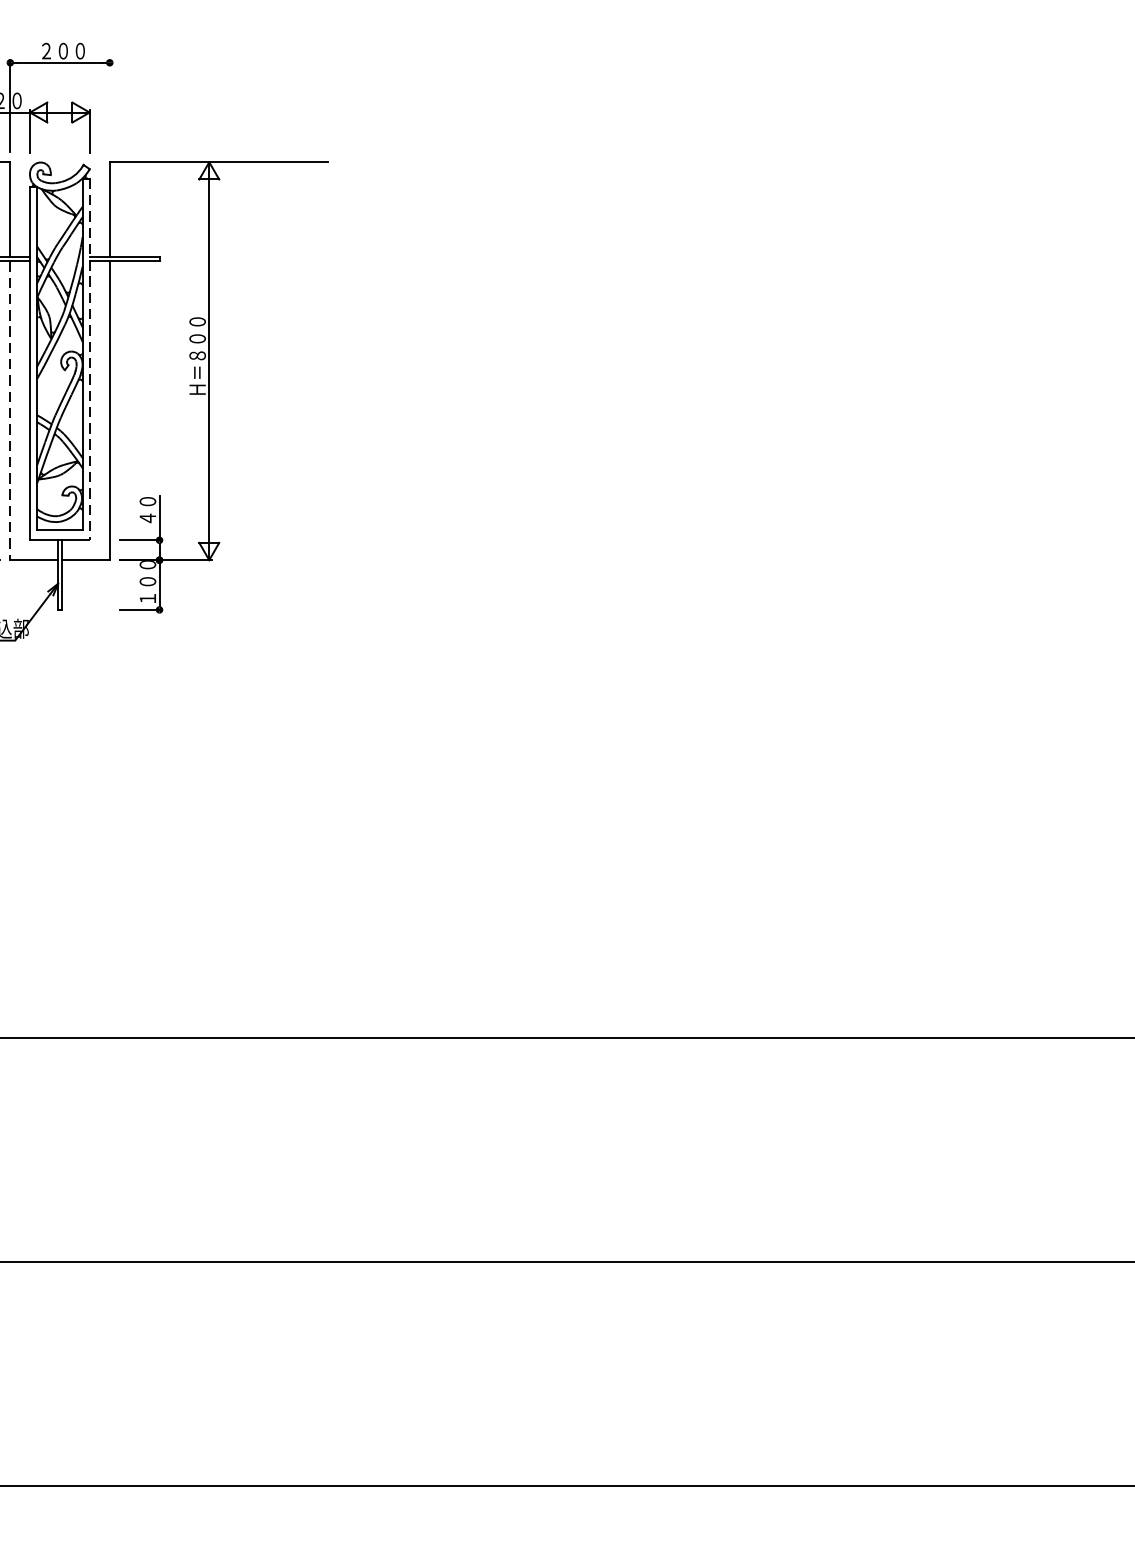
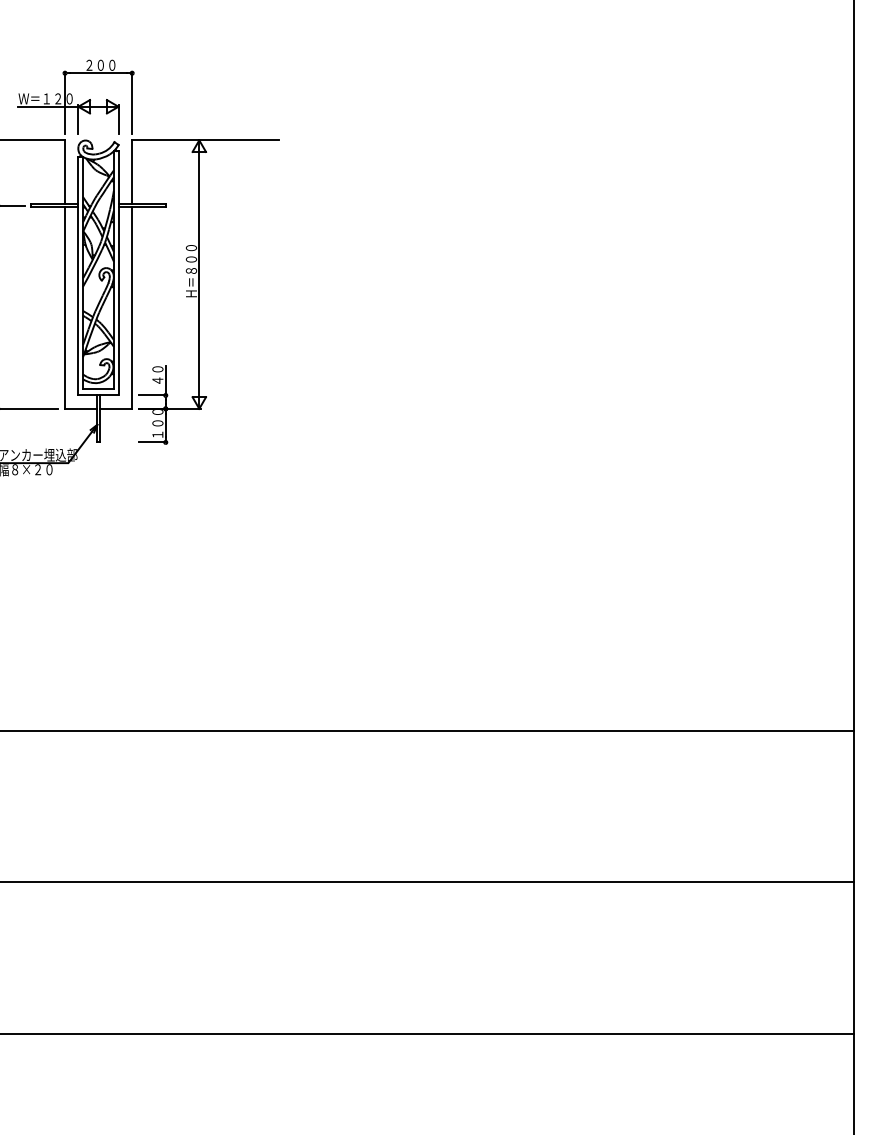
line: (110, 106) -> (132, 102), added
line: (89, 359) -> (118, 273), dashed -> solid
line: (10, 411) -> (65, 308), dashed -> solid

